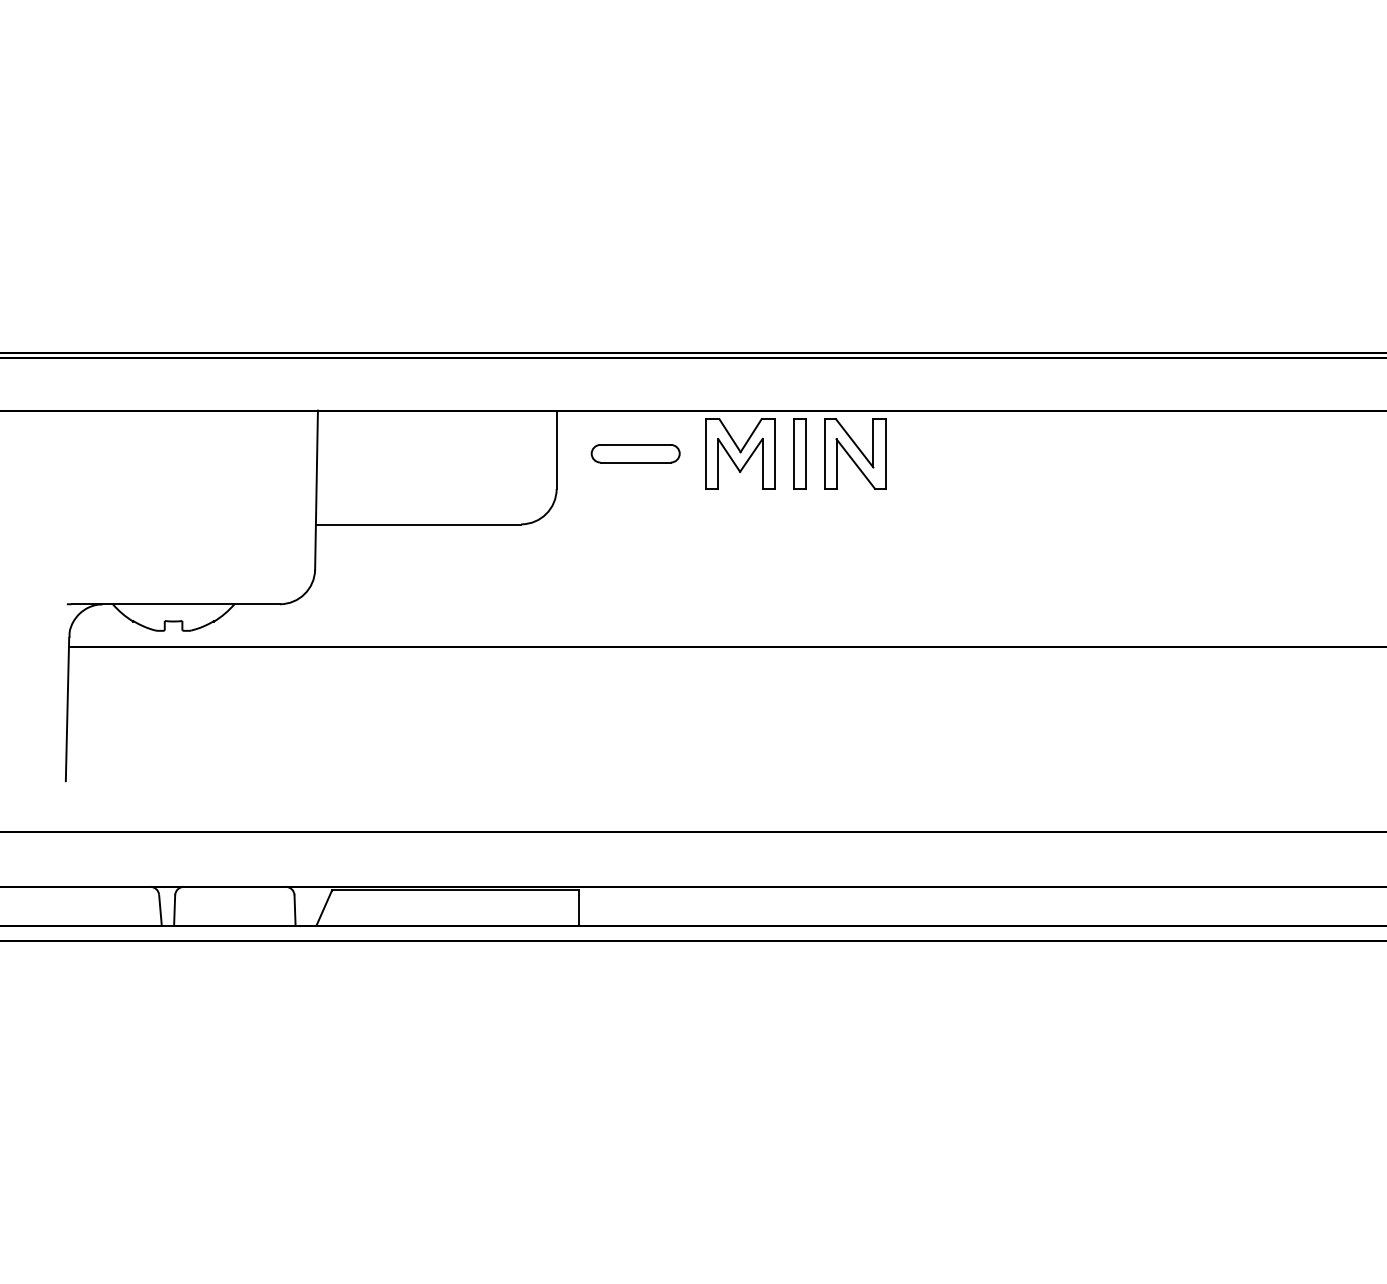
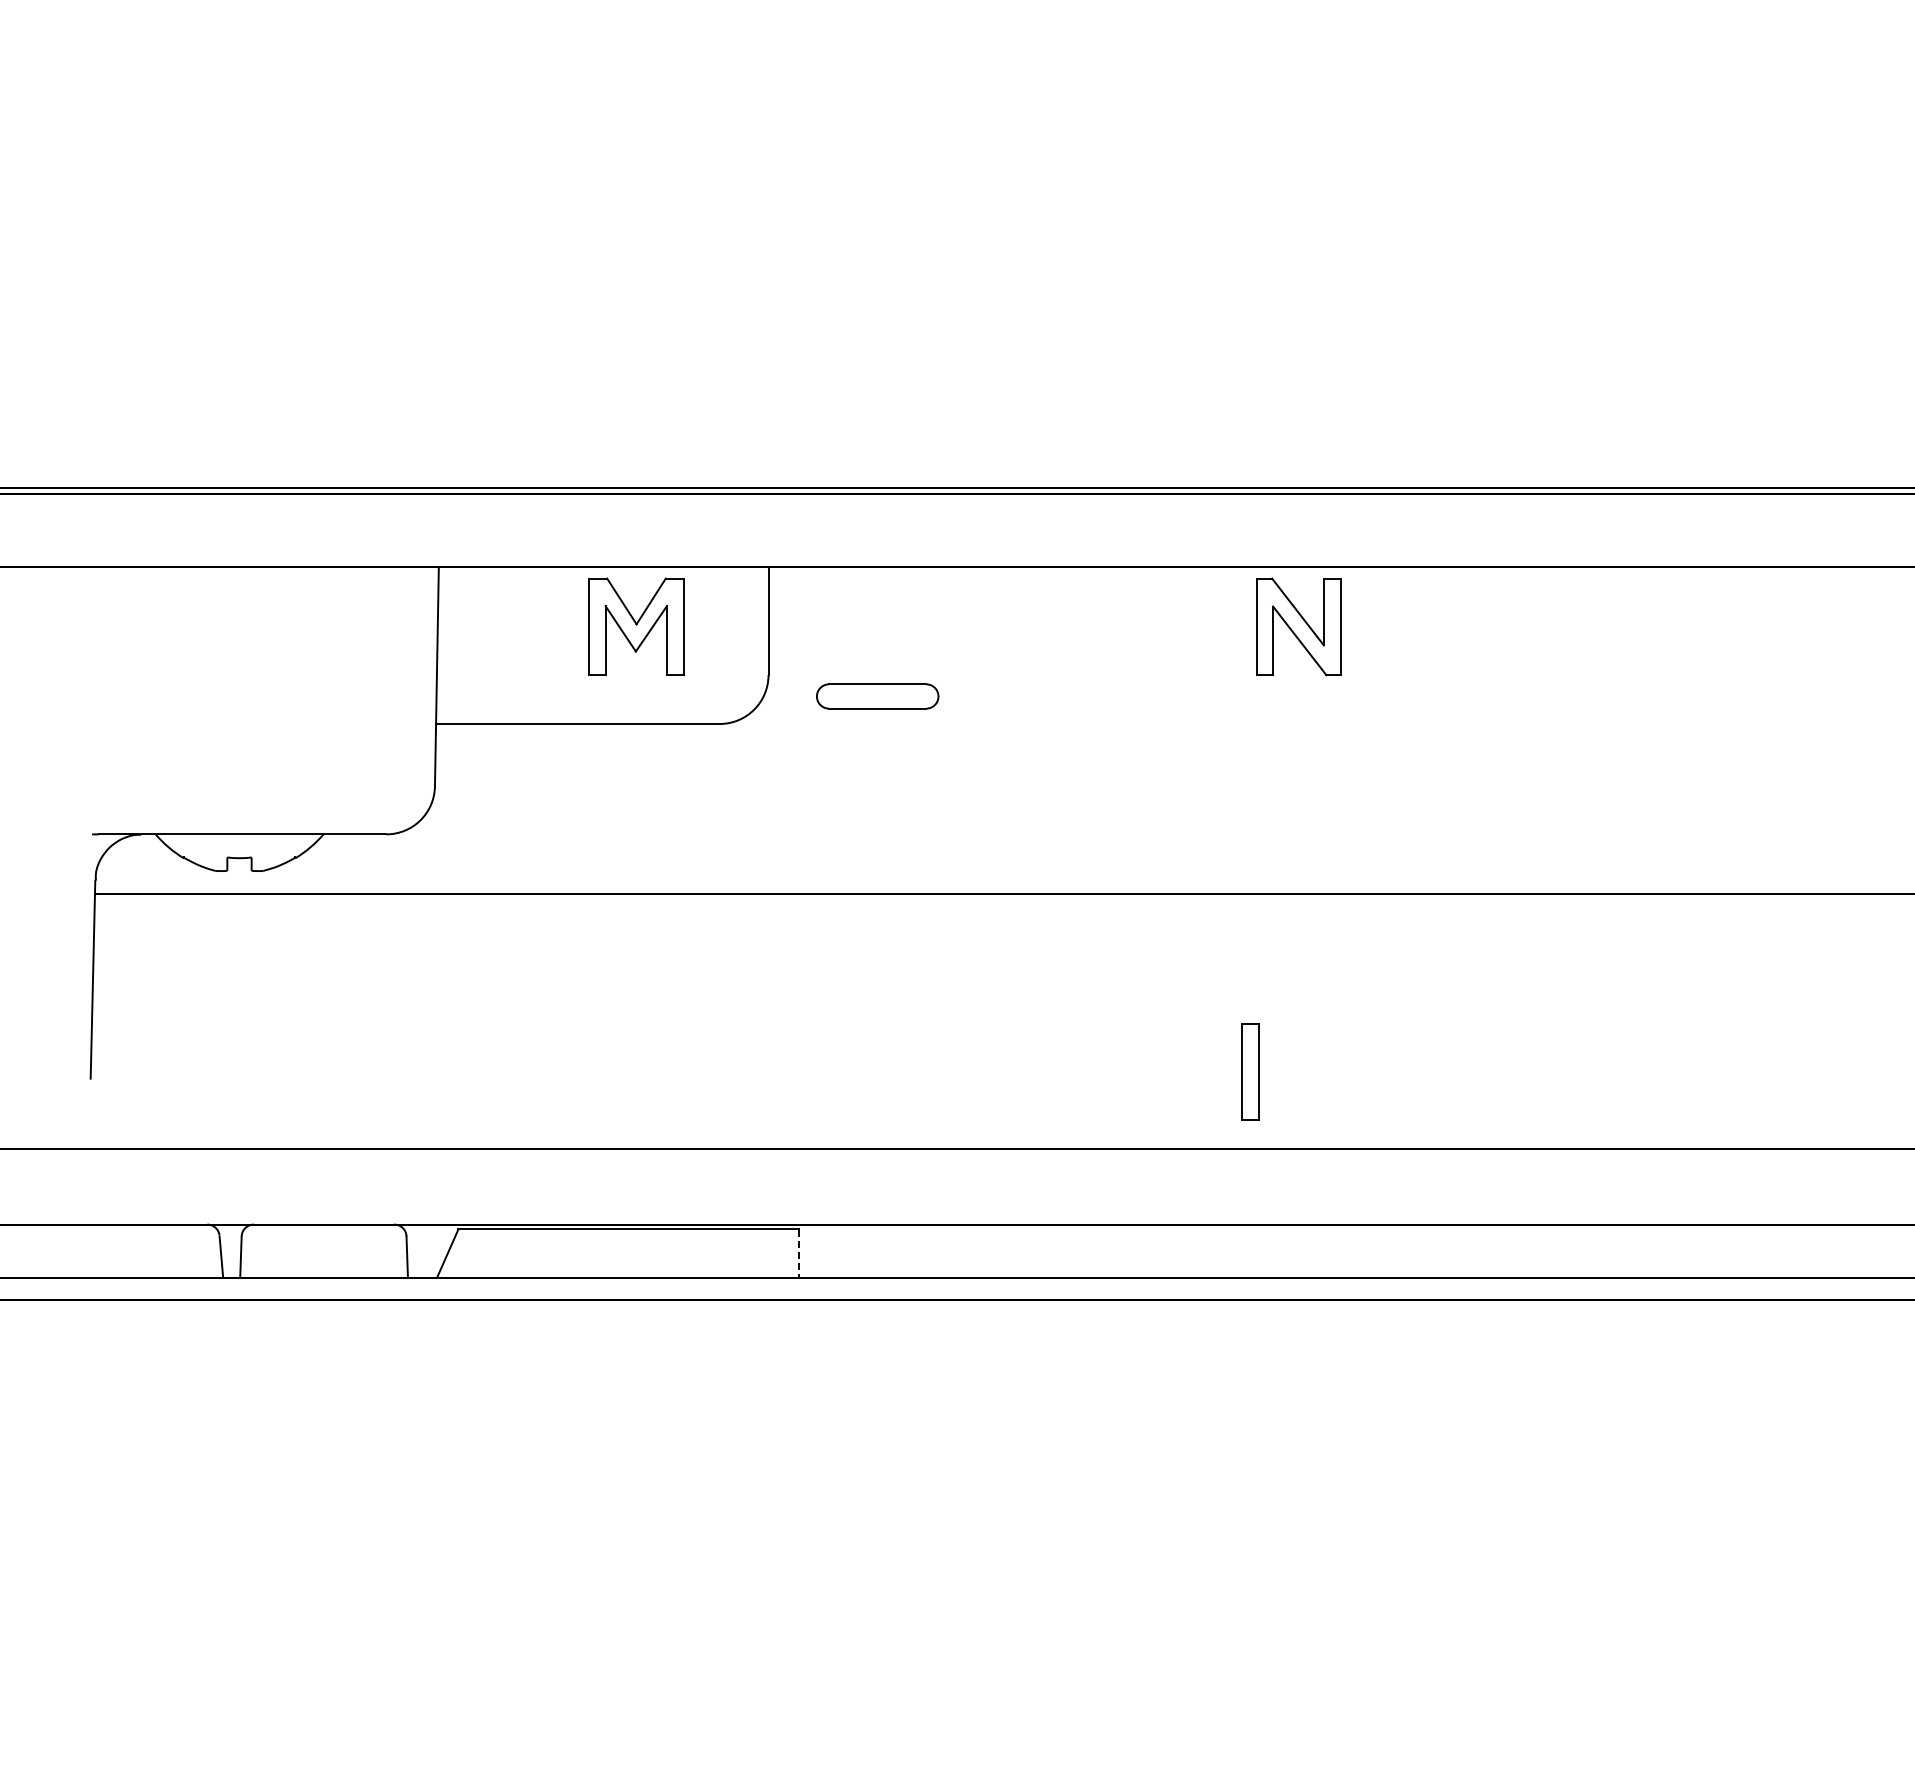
part: (635, 453) -> (877, 696), moved
part: (740, 453) -> (636, 626), moved
part: (799, 453) -> (1250, 1071), moved
part: (854, 453) -> (1298, 626), moved
line: (578, 907) -> (798, 1253), solid -> dashed

